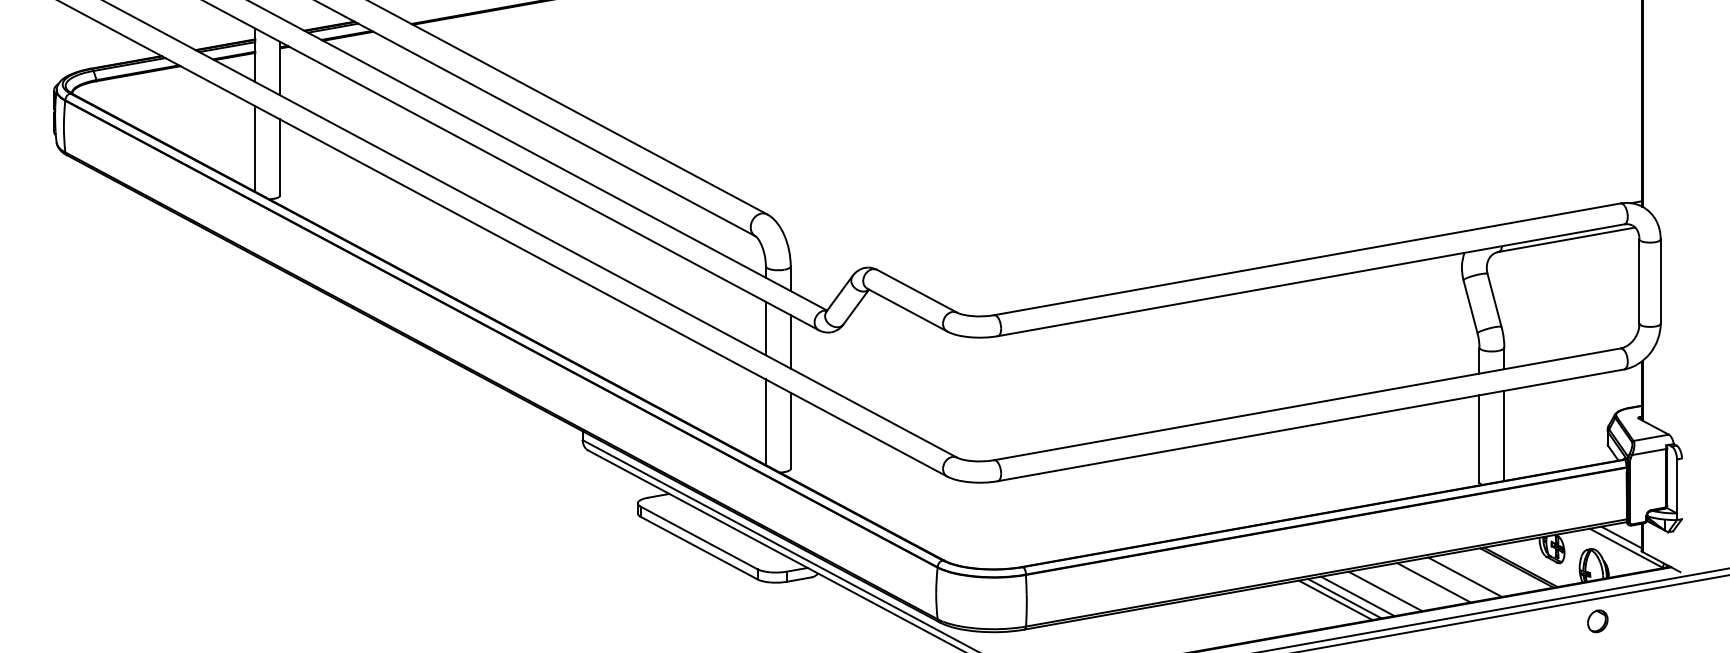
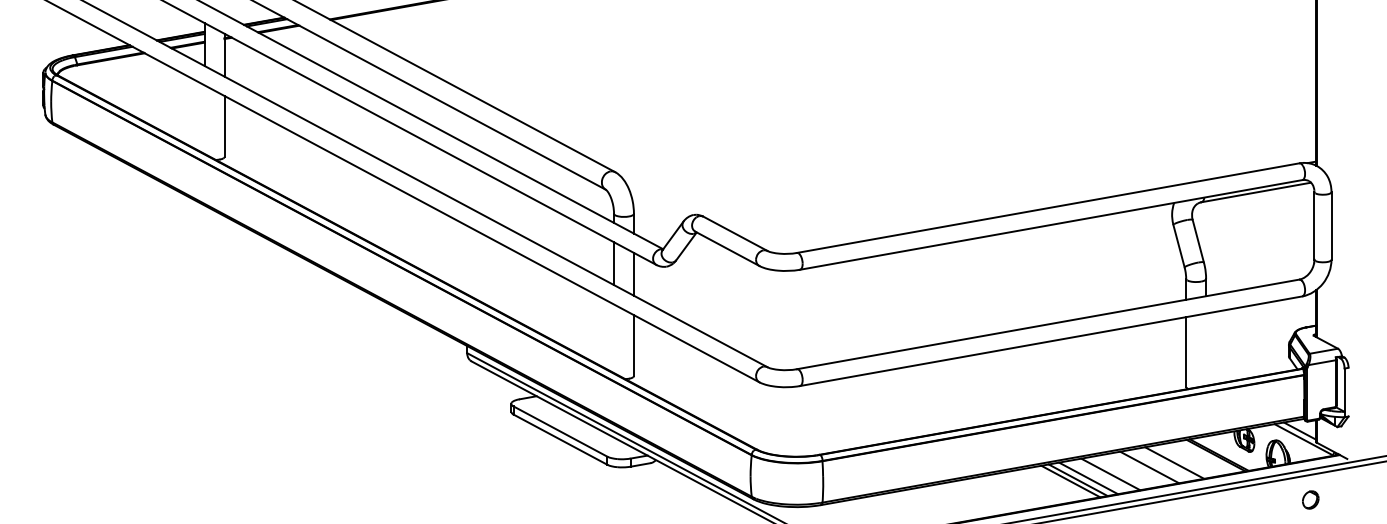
line: (255, 148) -> (204, 119), removed
line: (765, 422) -> (613, 338), removed
line: (1504, 435) -> (1206, 349), removed
part: (1597, 621) -> (1310, 500), moved

